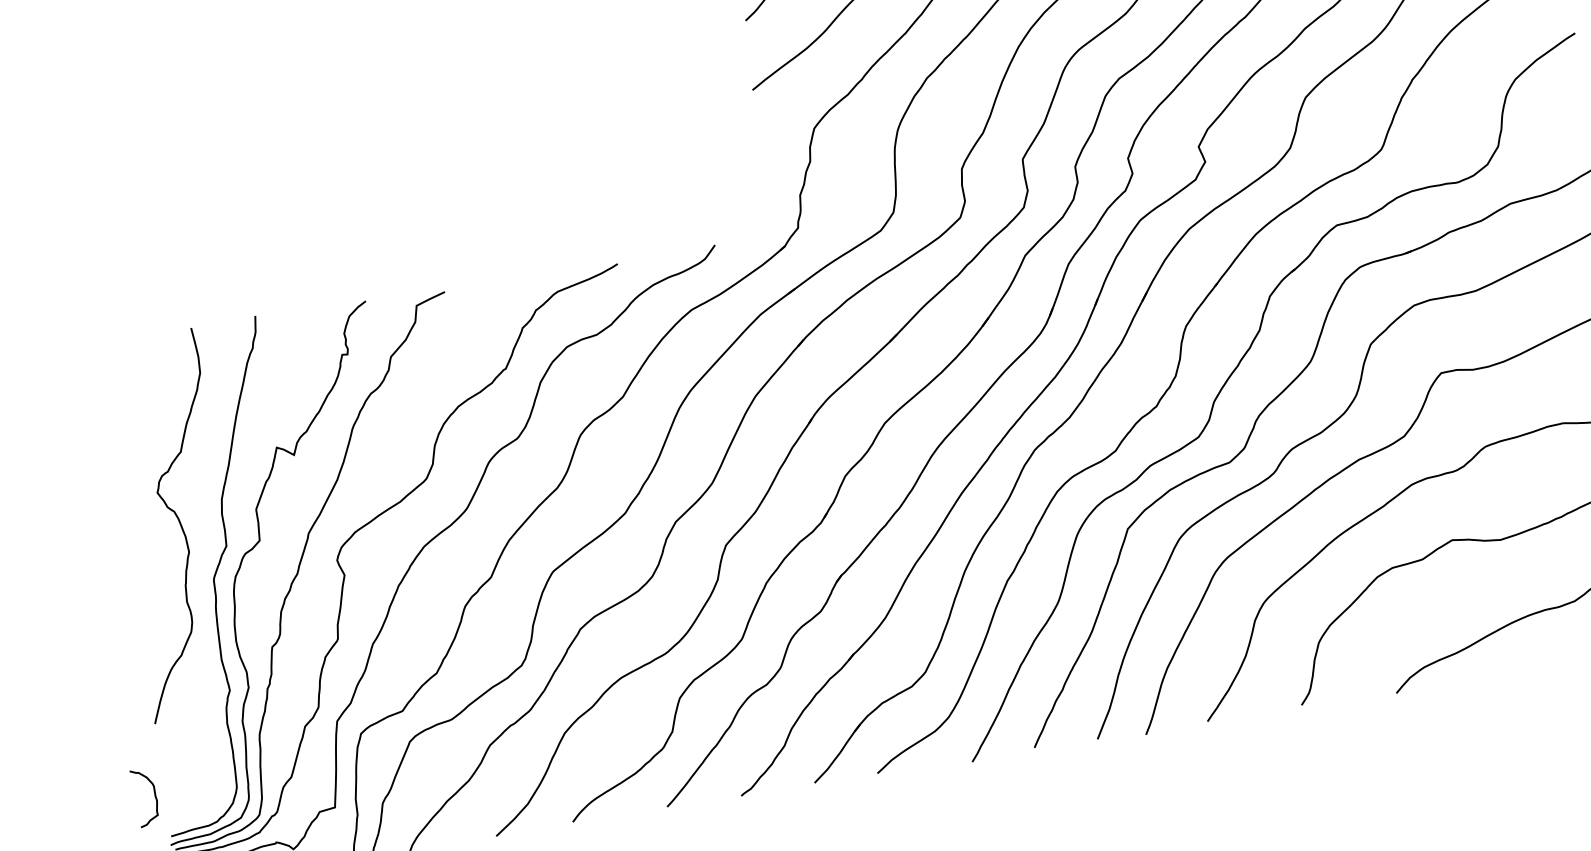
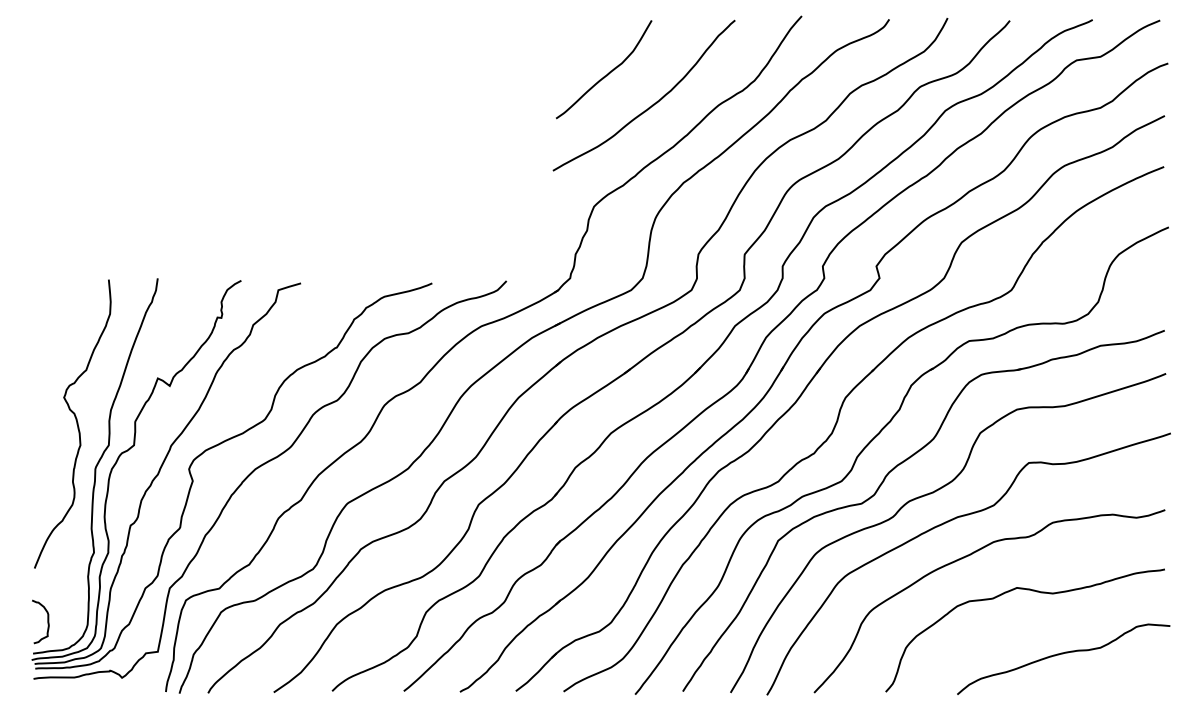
curve: (154, 795) -> (47, 621), moved

